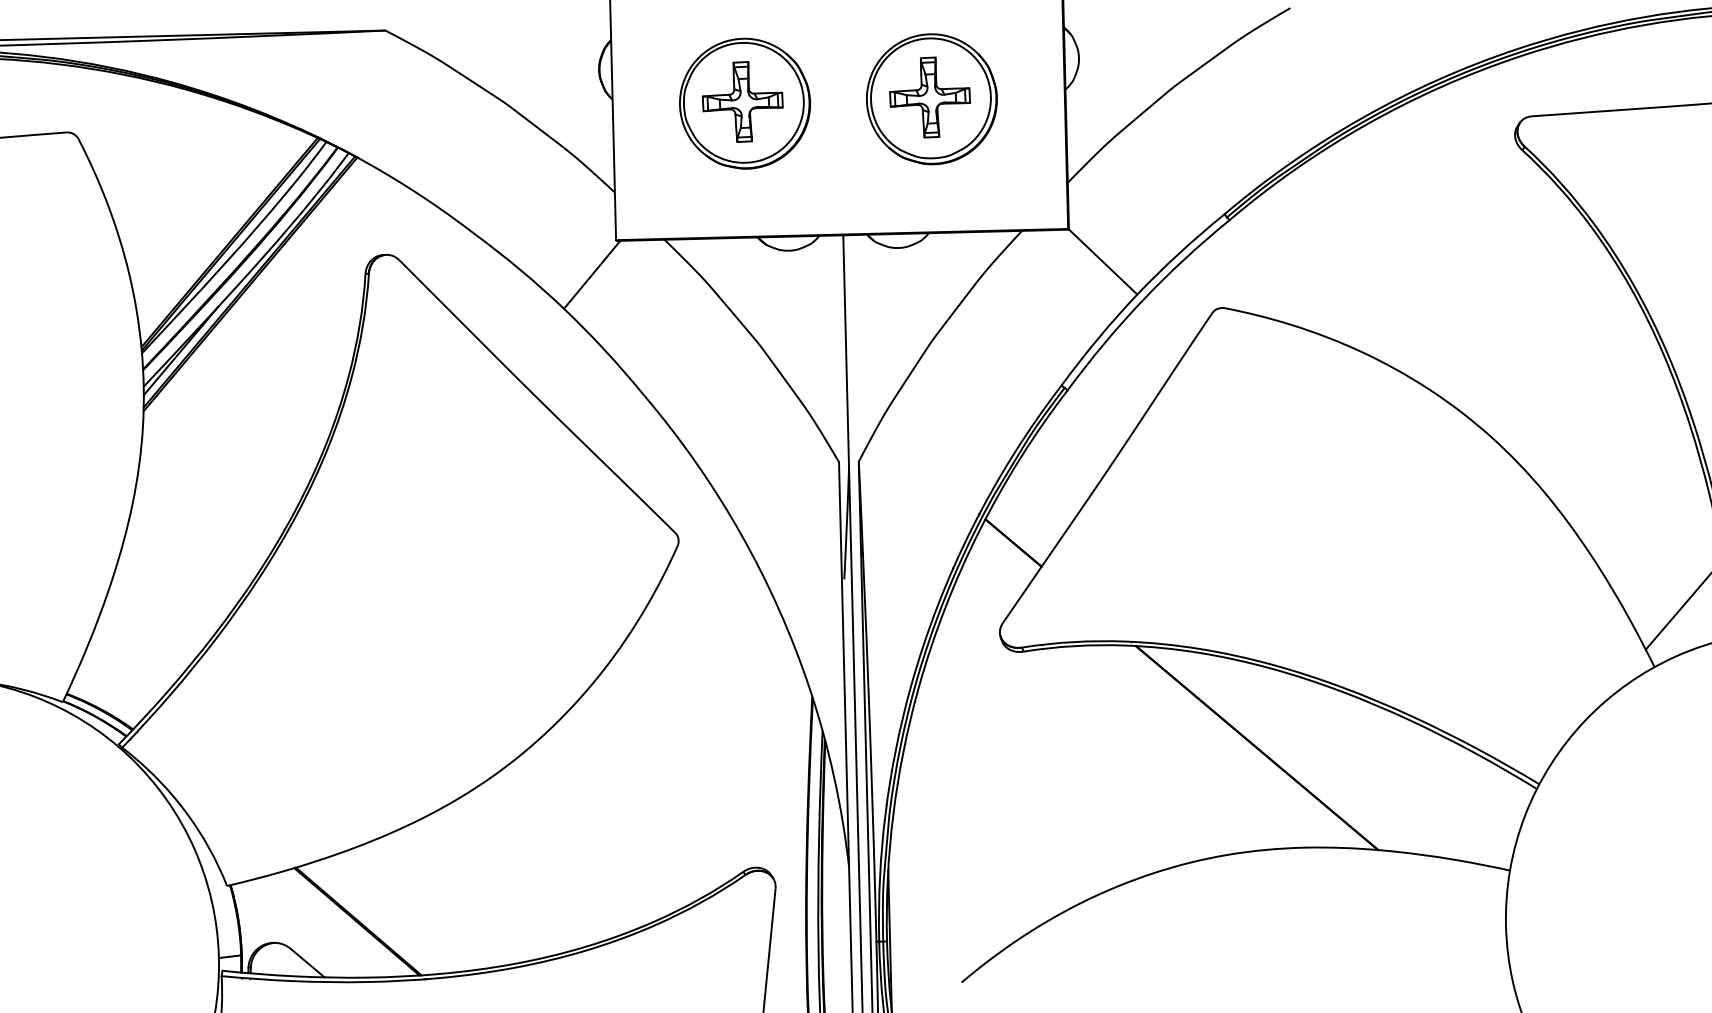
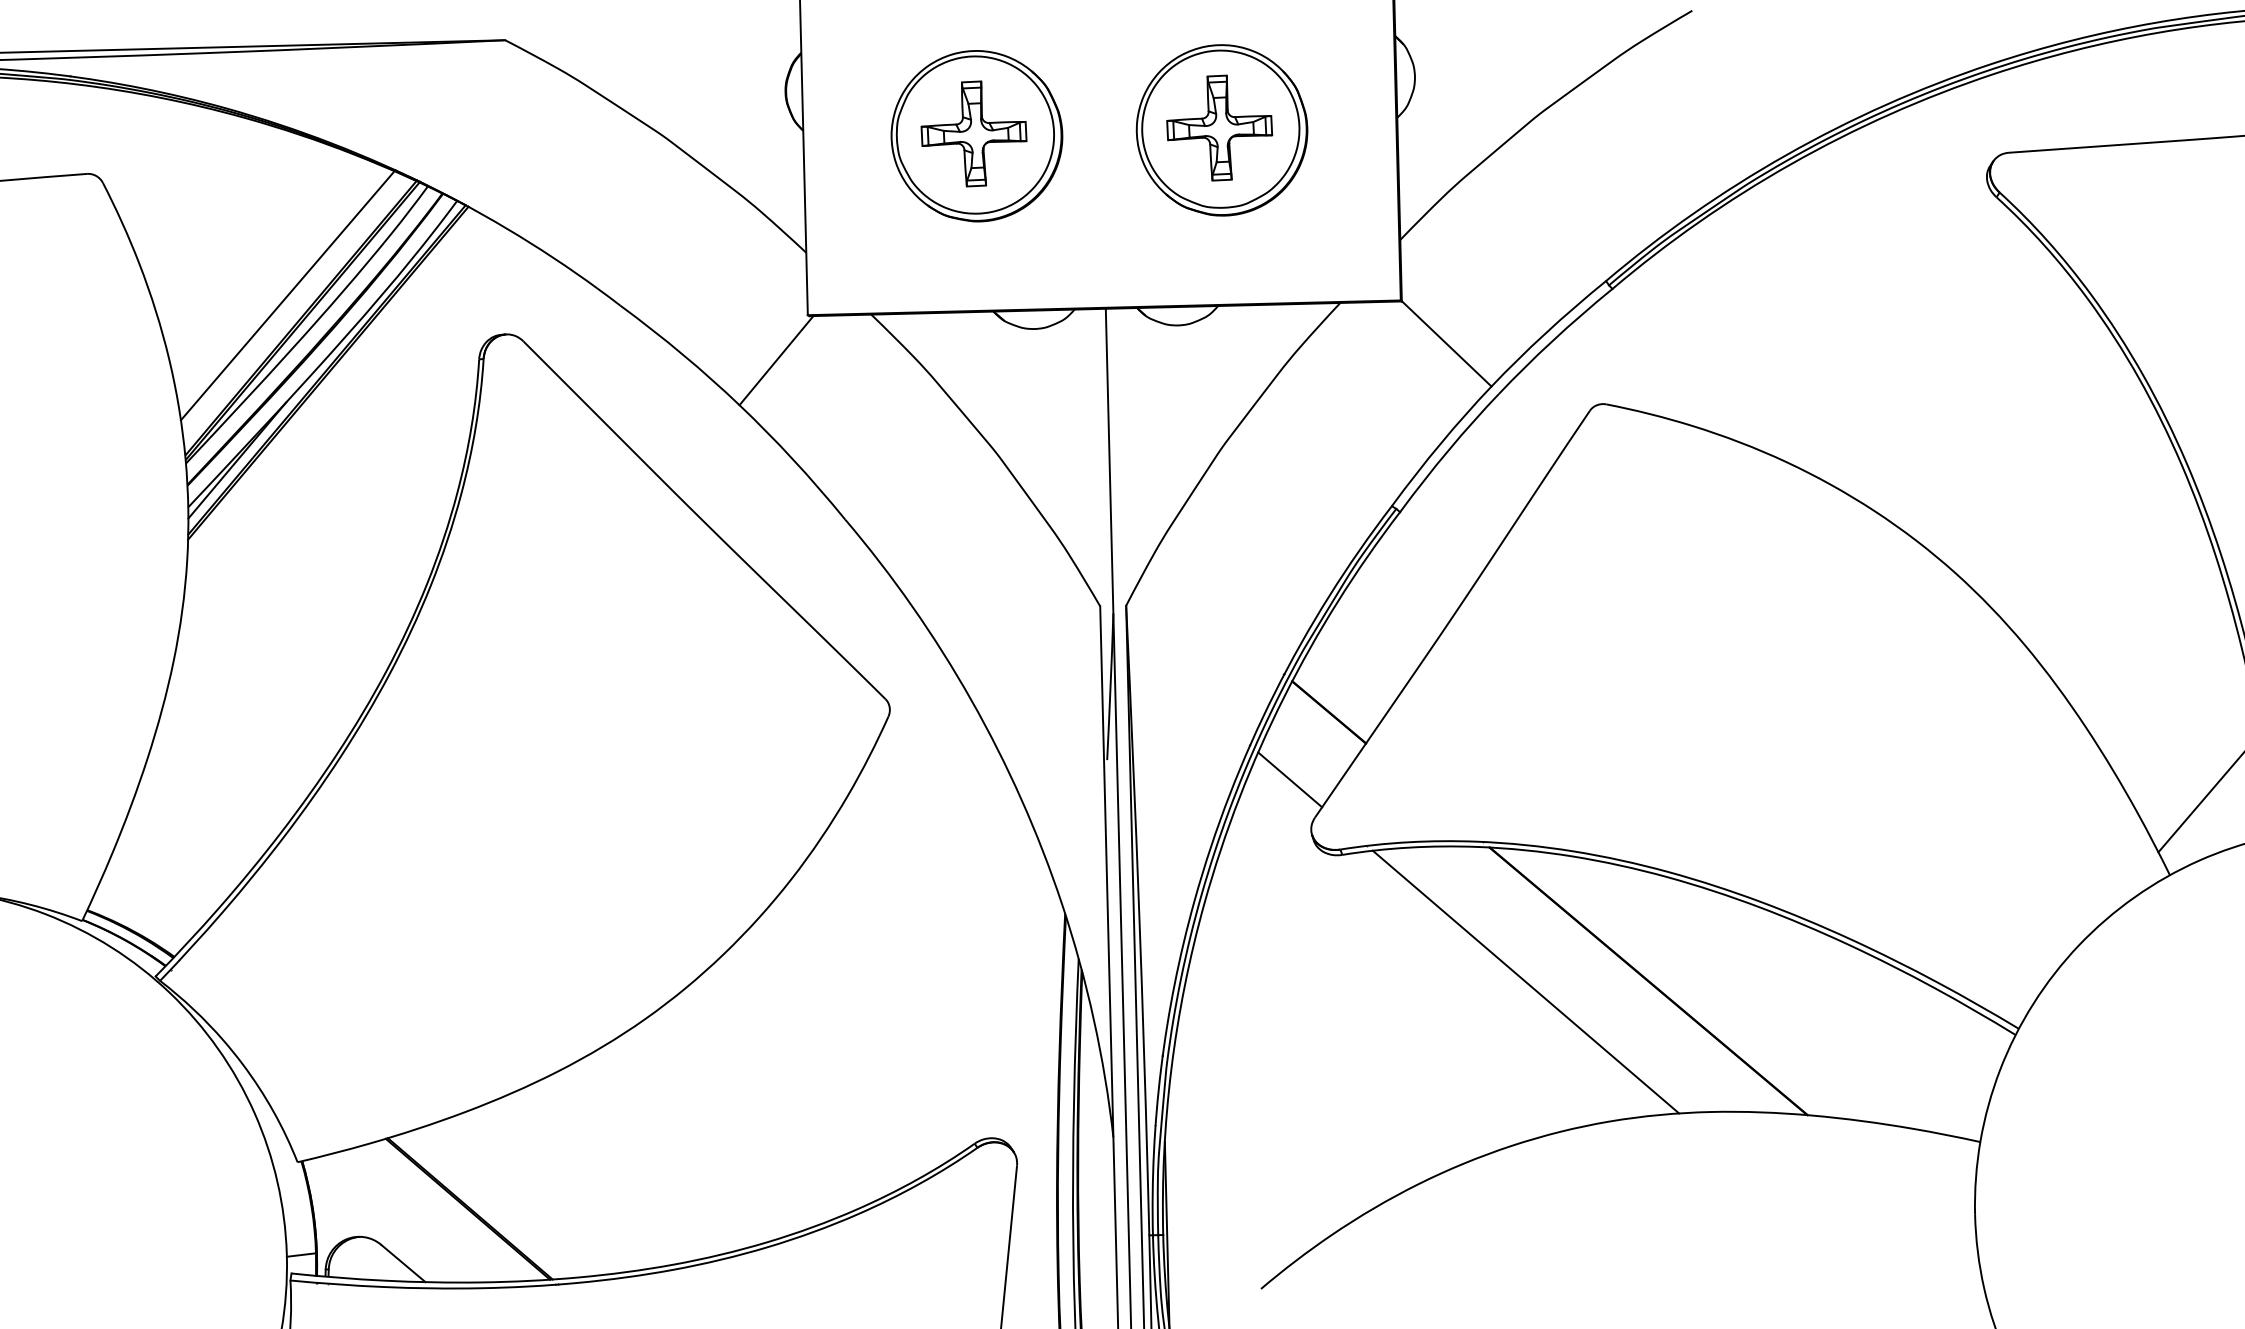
line: (219, 225) -> (287, 295), added
line: (984, 594) -> (1290, 779), added
line: (1163, 748) -> (1525, 981), added

